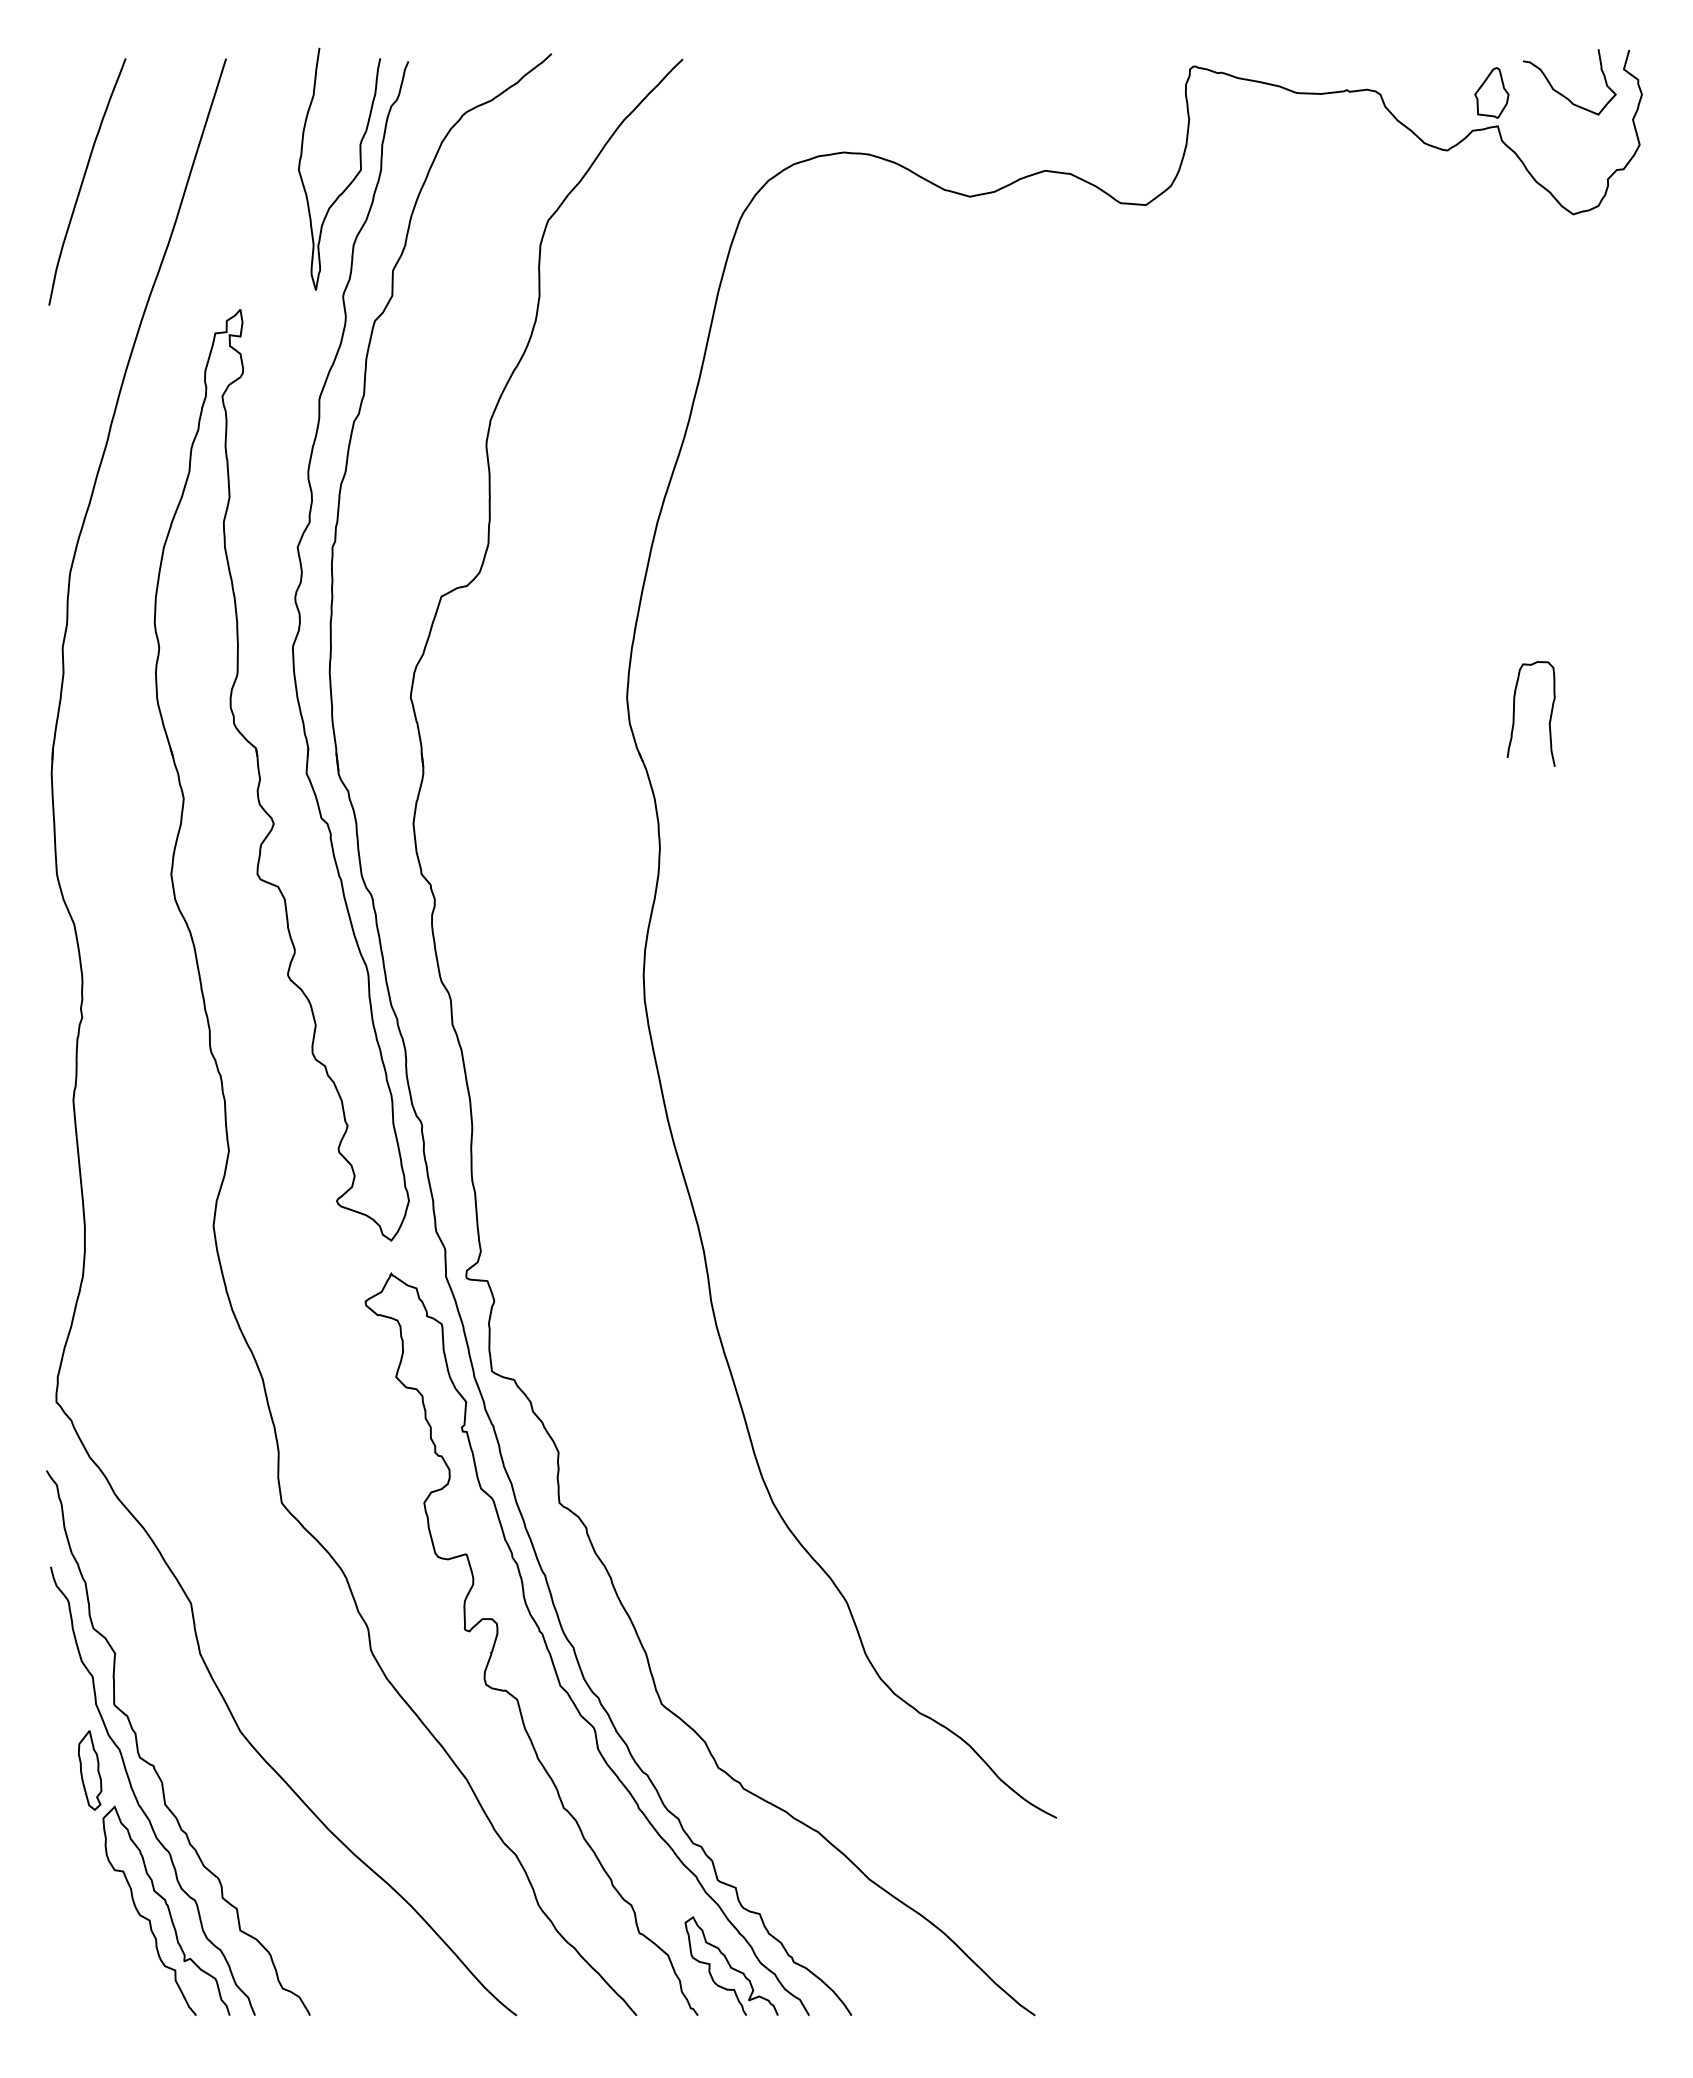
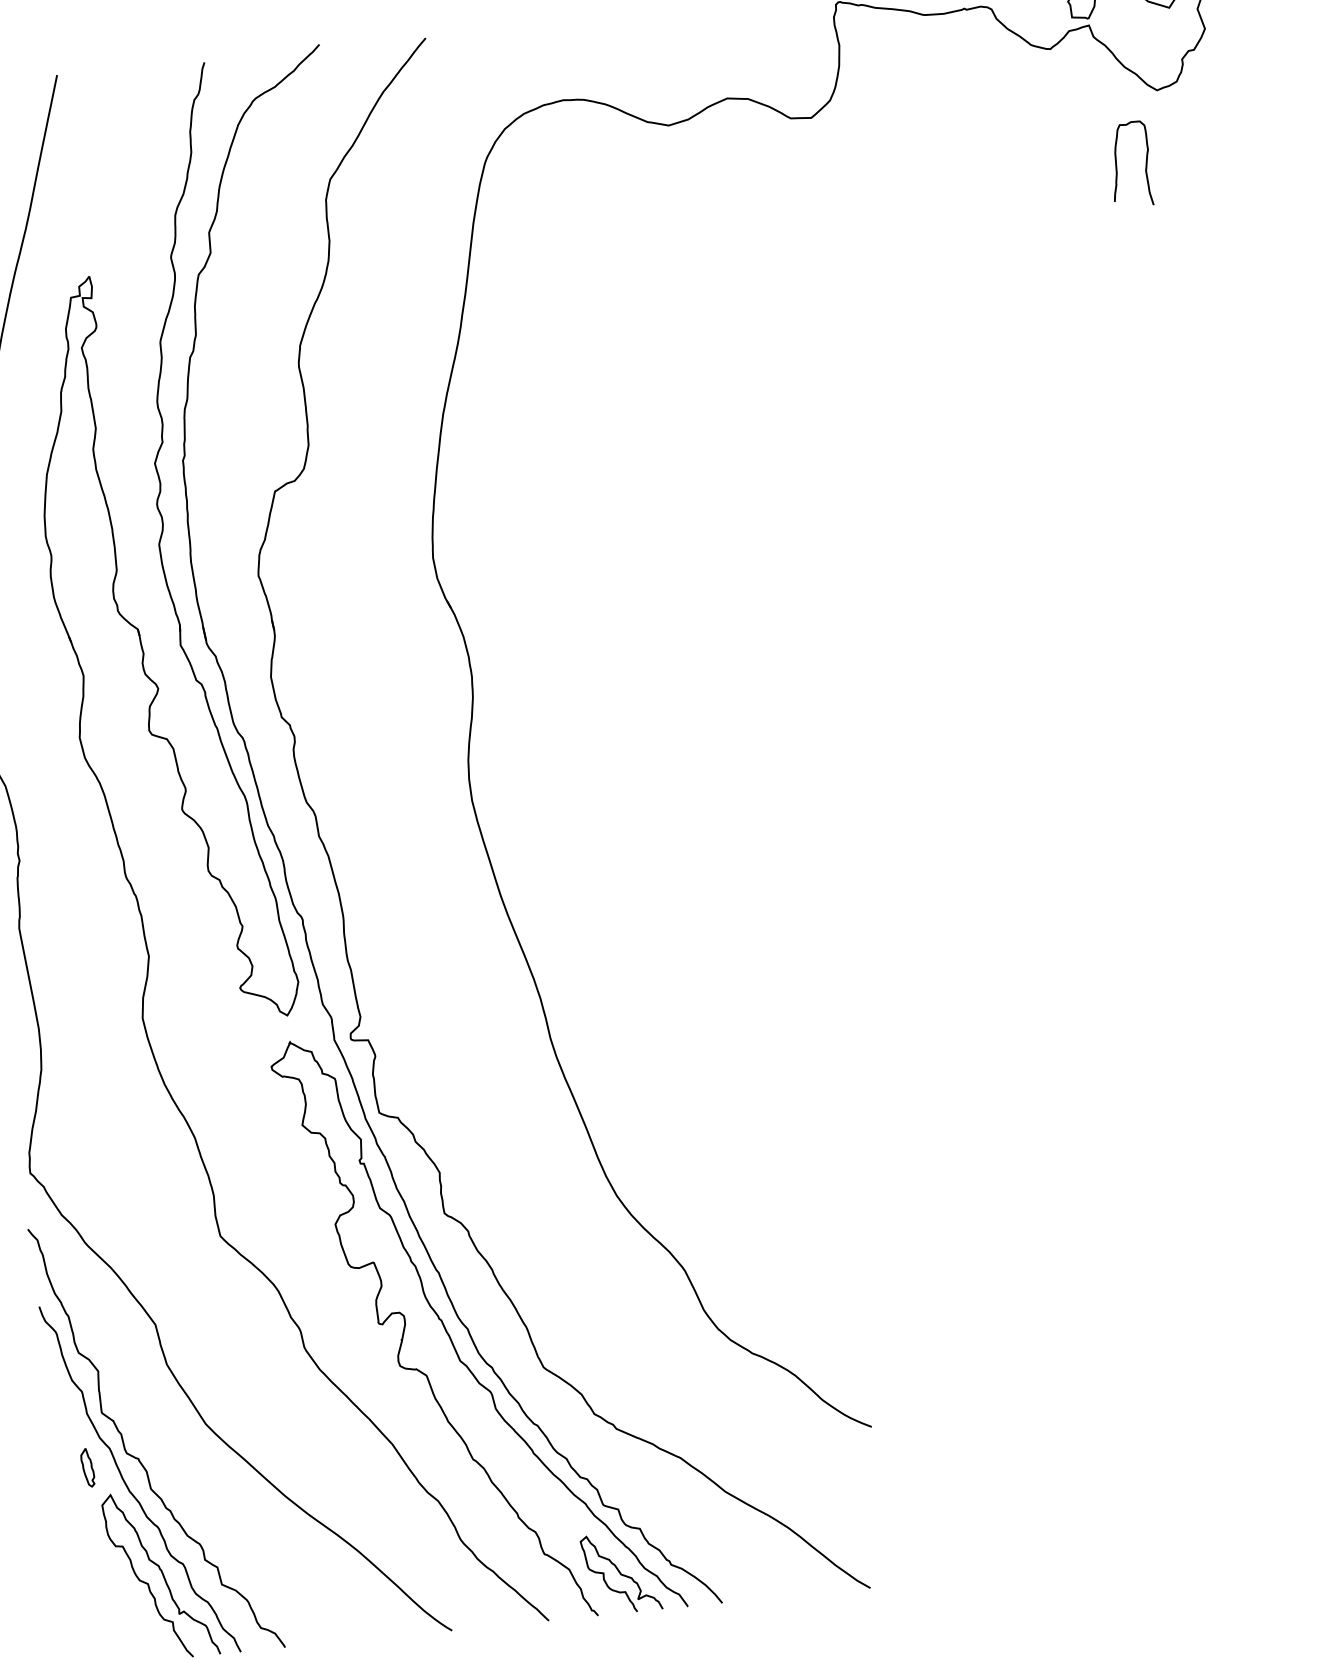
curve: (352, 179) -> (169, 162), removed
curve: (1514, 713) -> (1116, 165), moved
part: (90, 1770) -> (87, 1467), size x0.6

